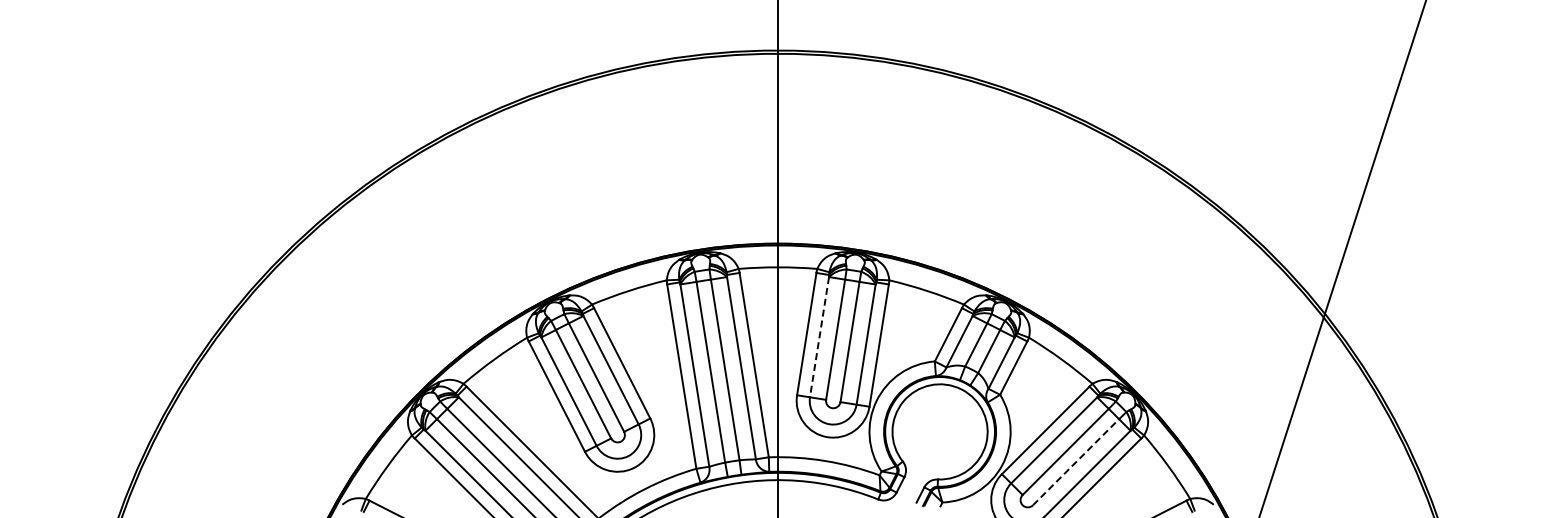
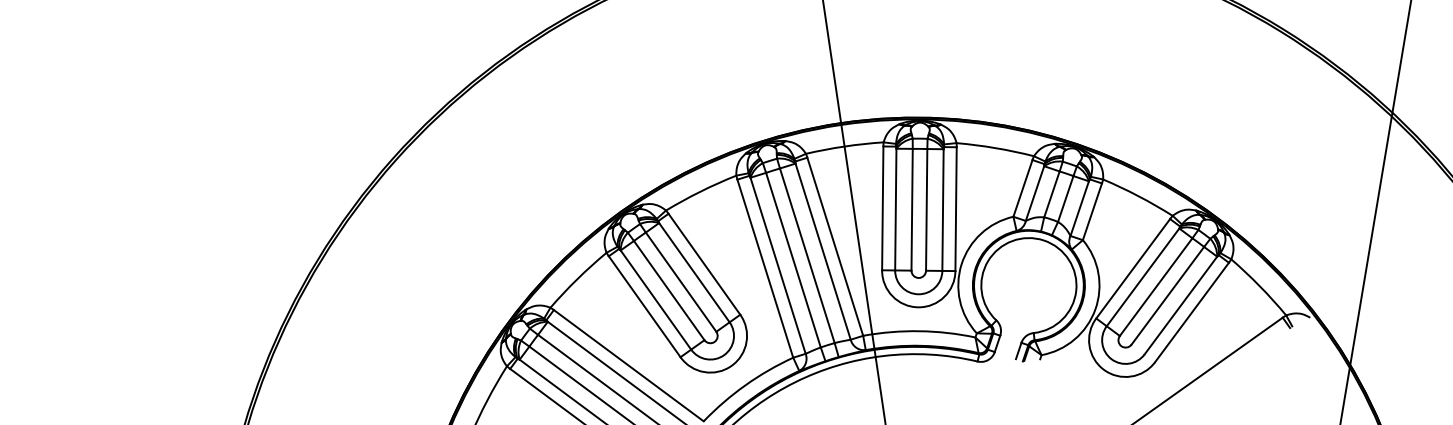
line: (819, 337) -> (895, 209), dashed -> solid
line: (1076, 462) -> (1168, 296), dashed -> solid

